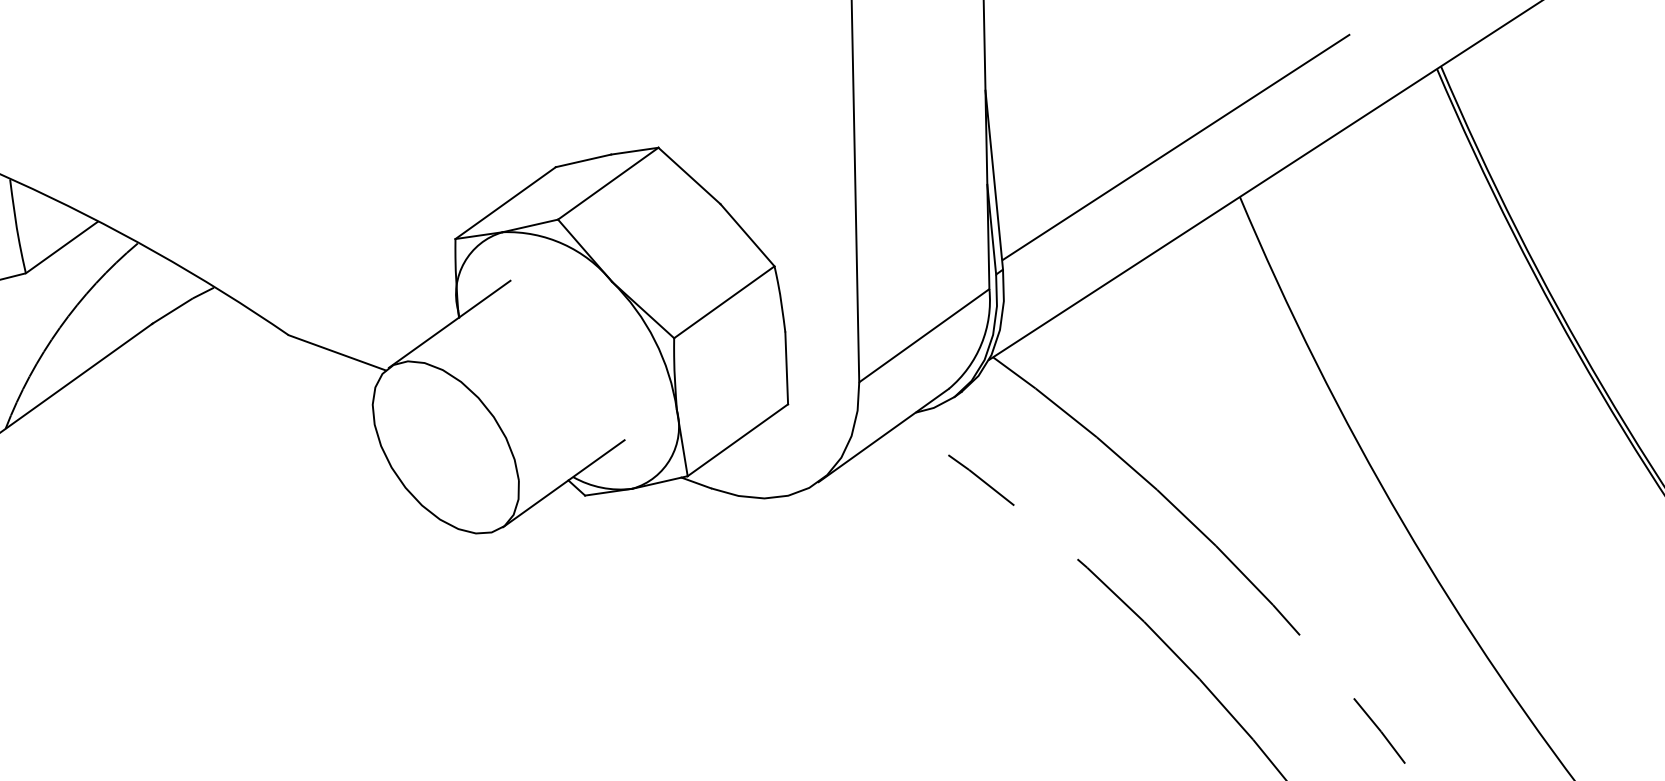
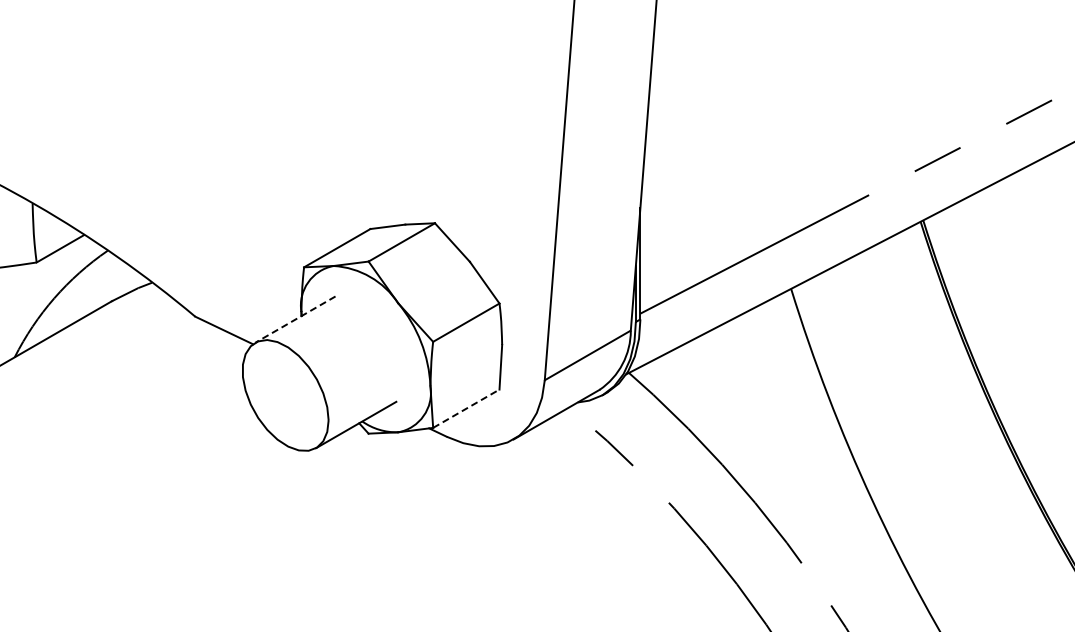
line: (448, 324) -> (294, 319), solid -> dashed
line: (738, 439) -> (466, 408), solid -> dashed

